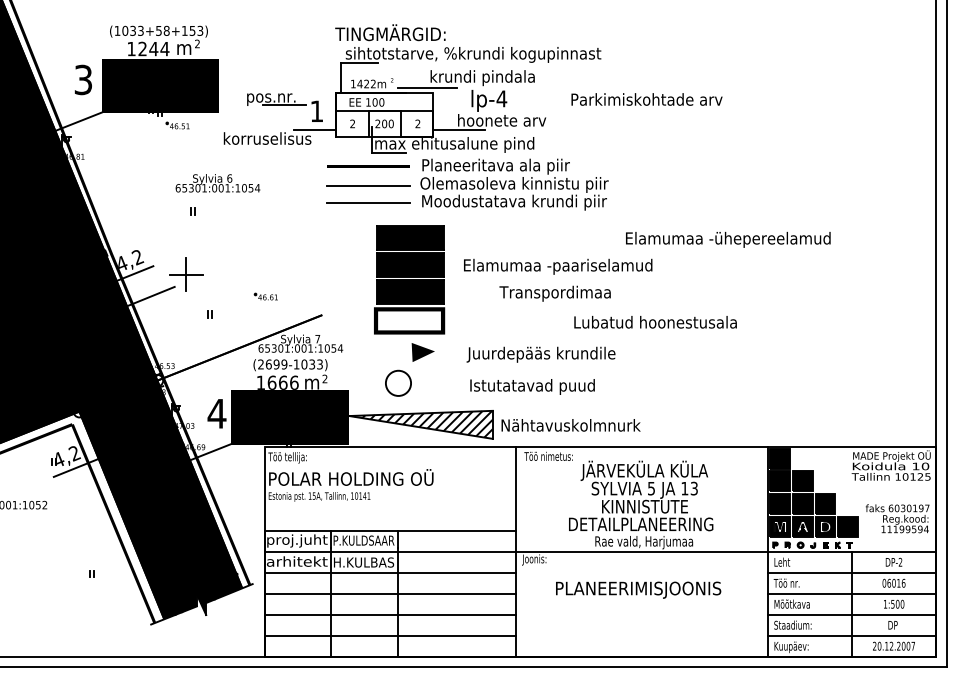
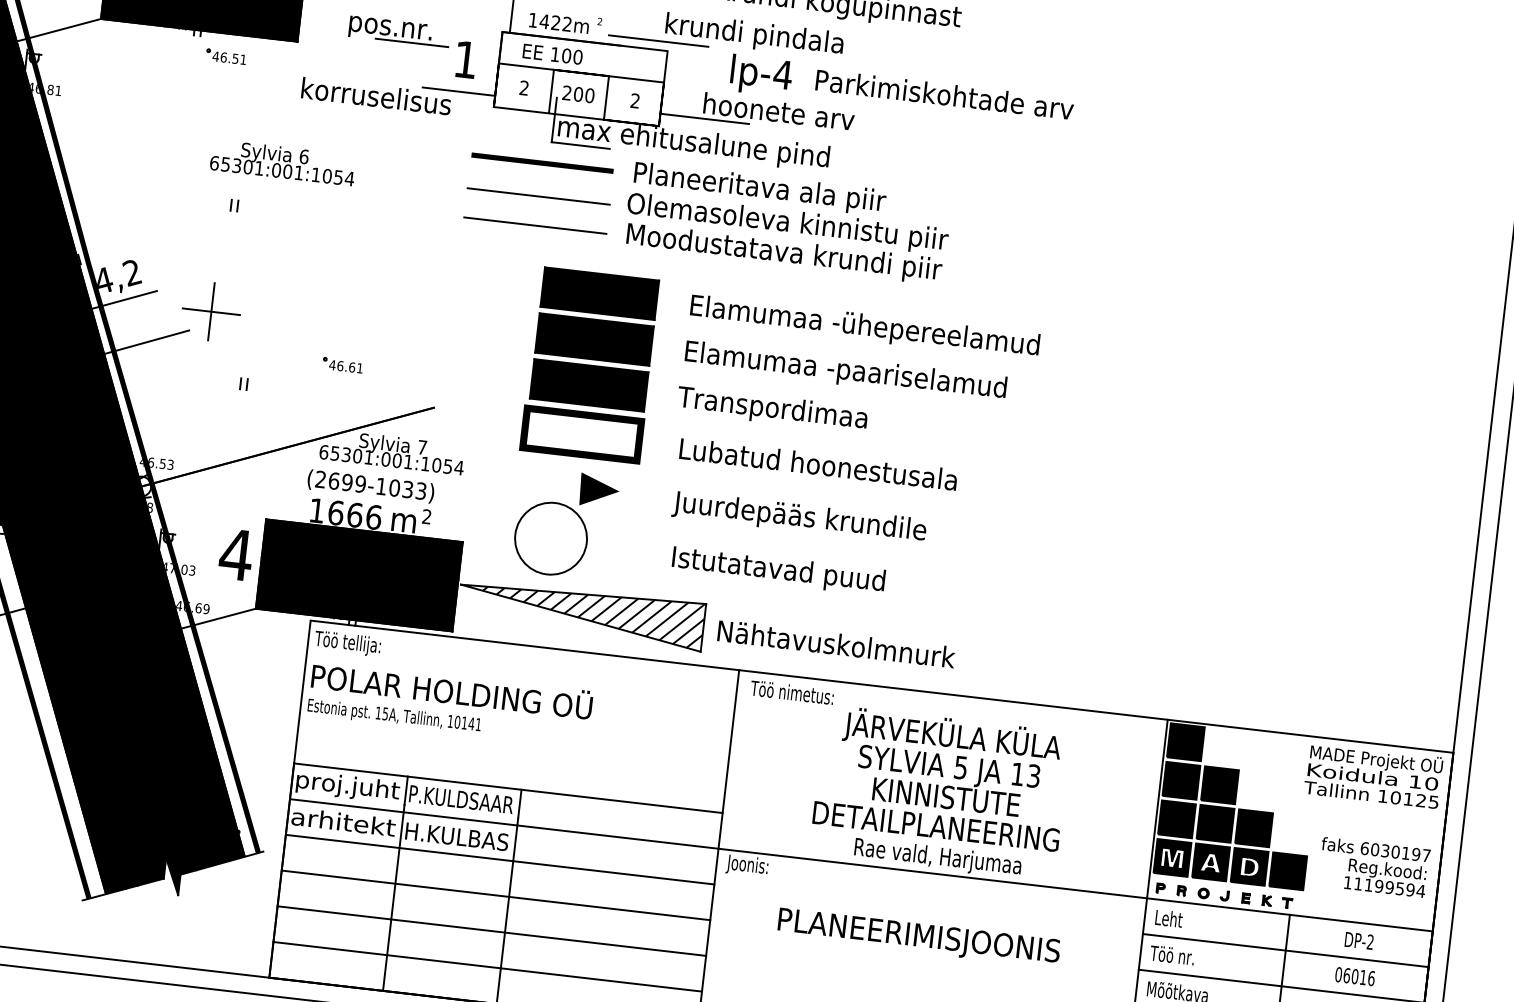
text: (646, 99) -> (943, 94), moved
text: (728, 239) -> (865, 326), moved
text: (554, 293) -> (771, 409), moved
text: (655, 322) -> (818, 464), moved
circle: (398, 383) -> (551, 538), size x1.67

